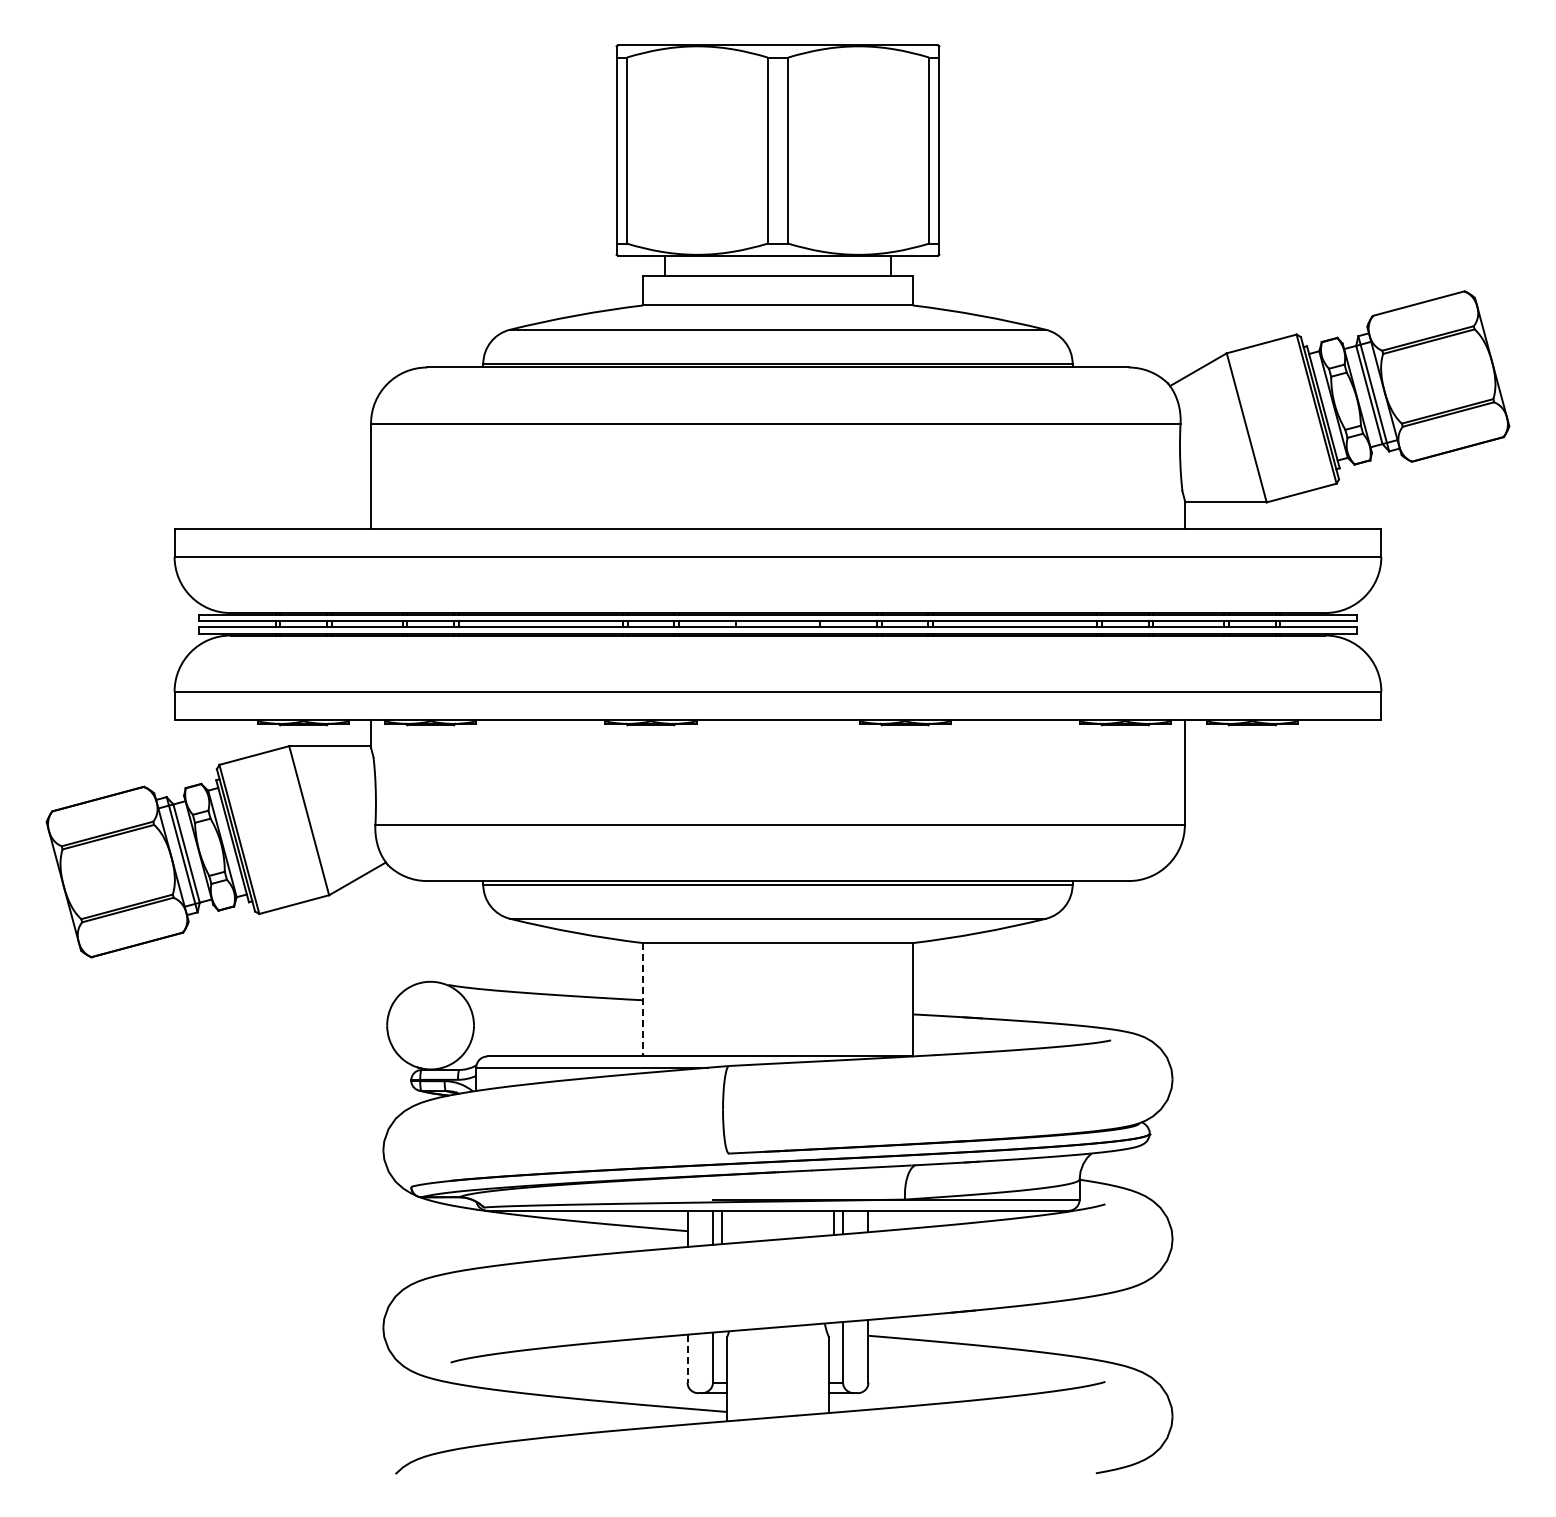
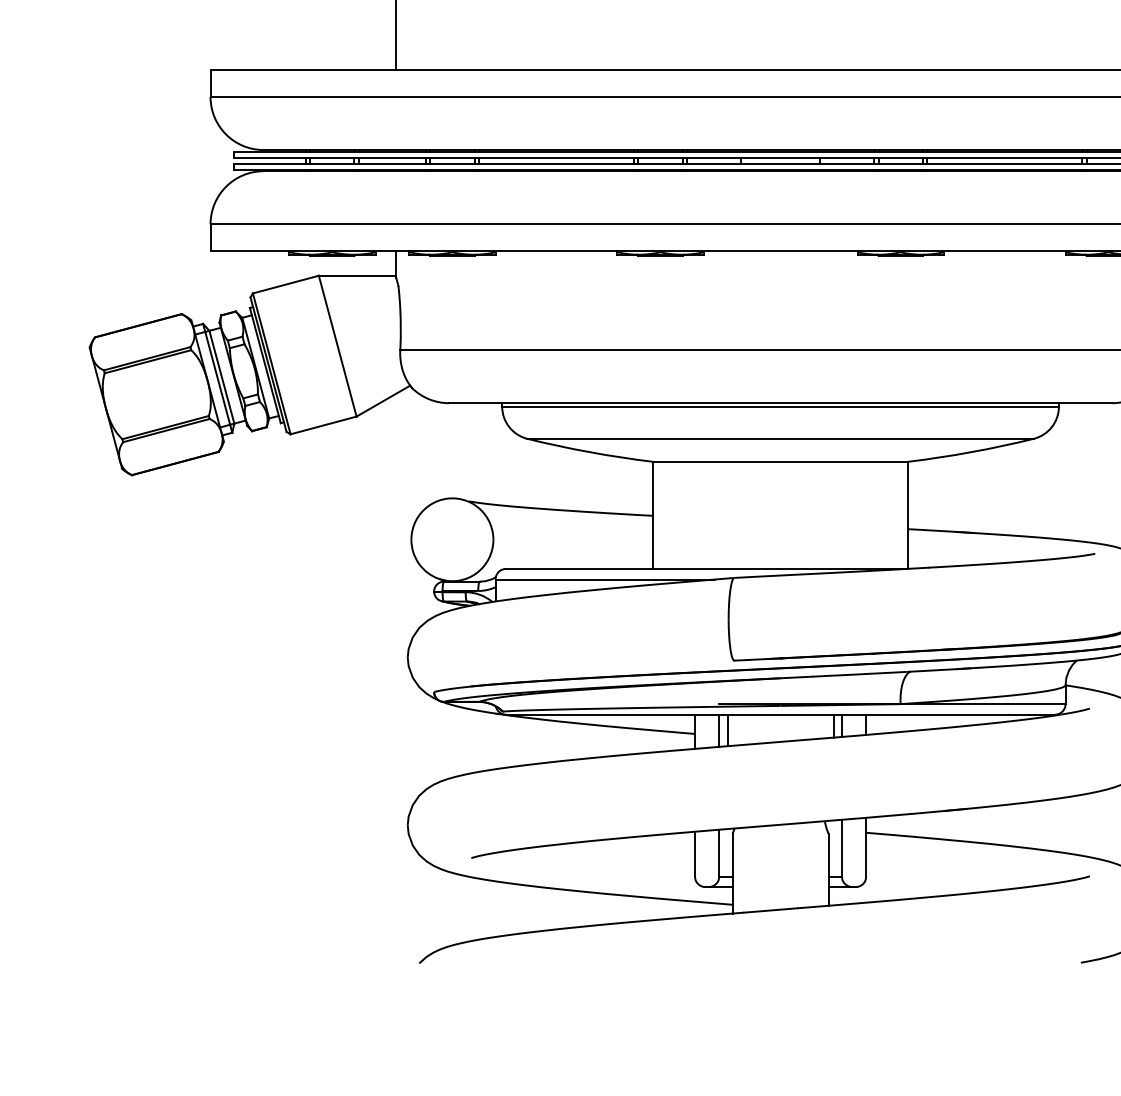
line: (642, 999) -> (652, 515), dashed -> solid
line: (687, 1358) -> (695, 854), dashed -> solid

